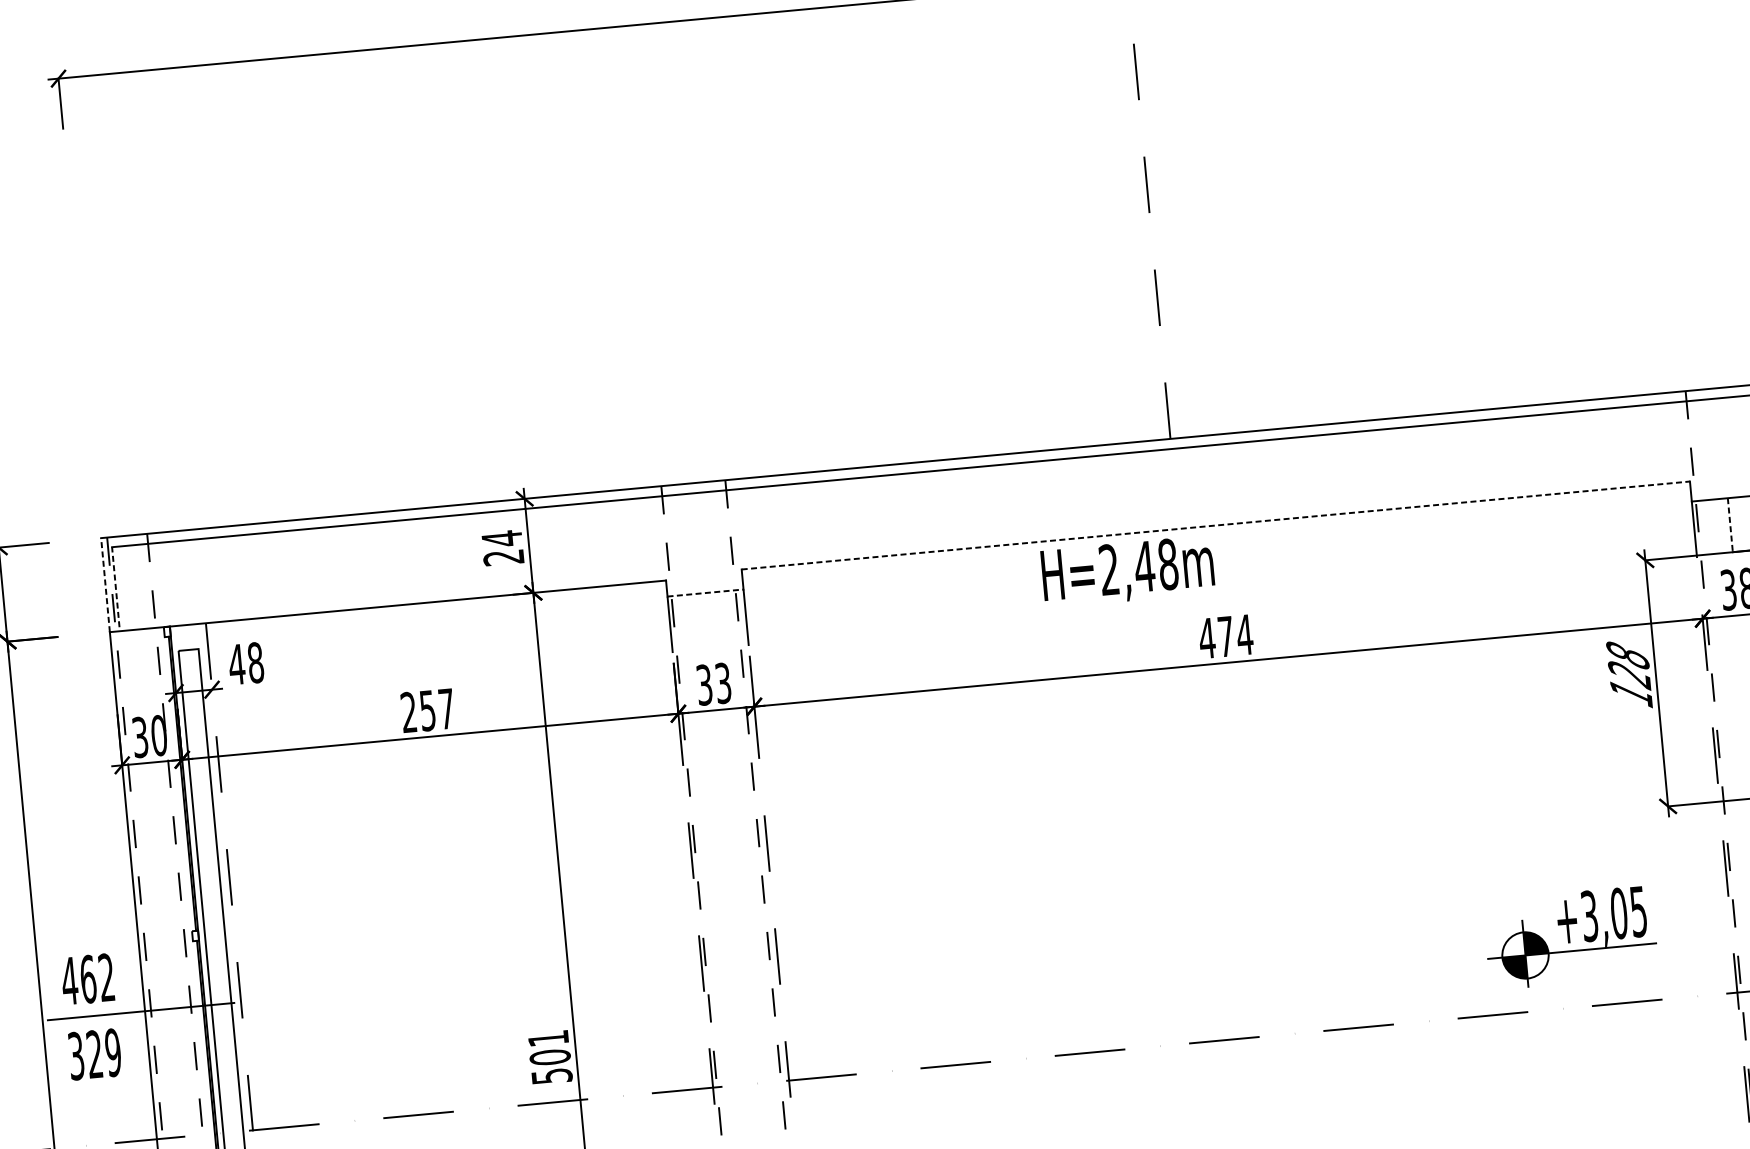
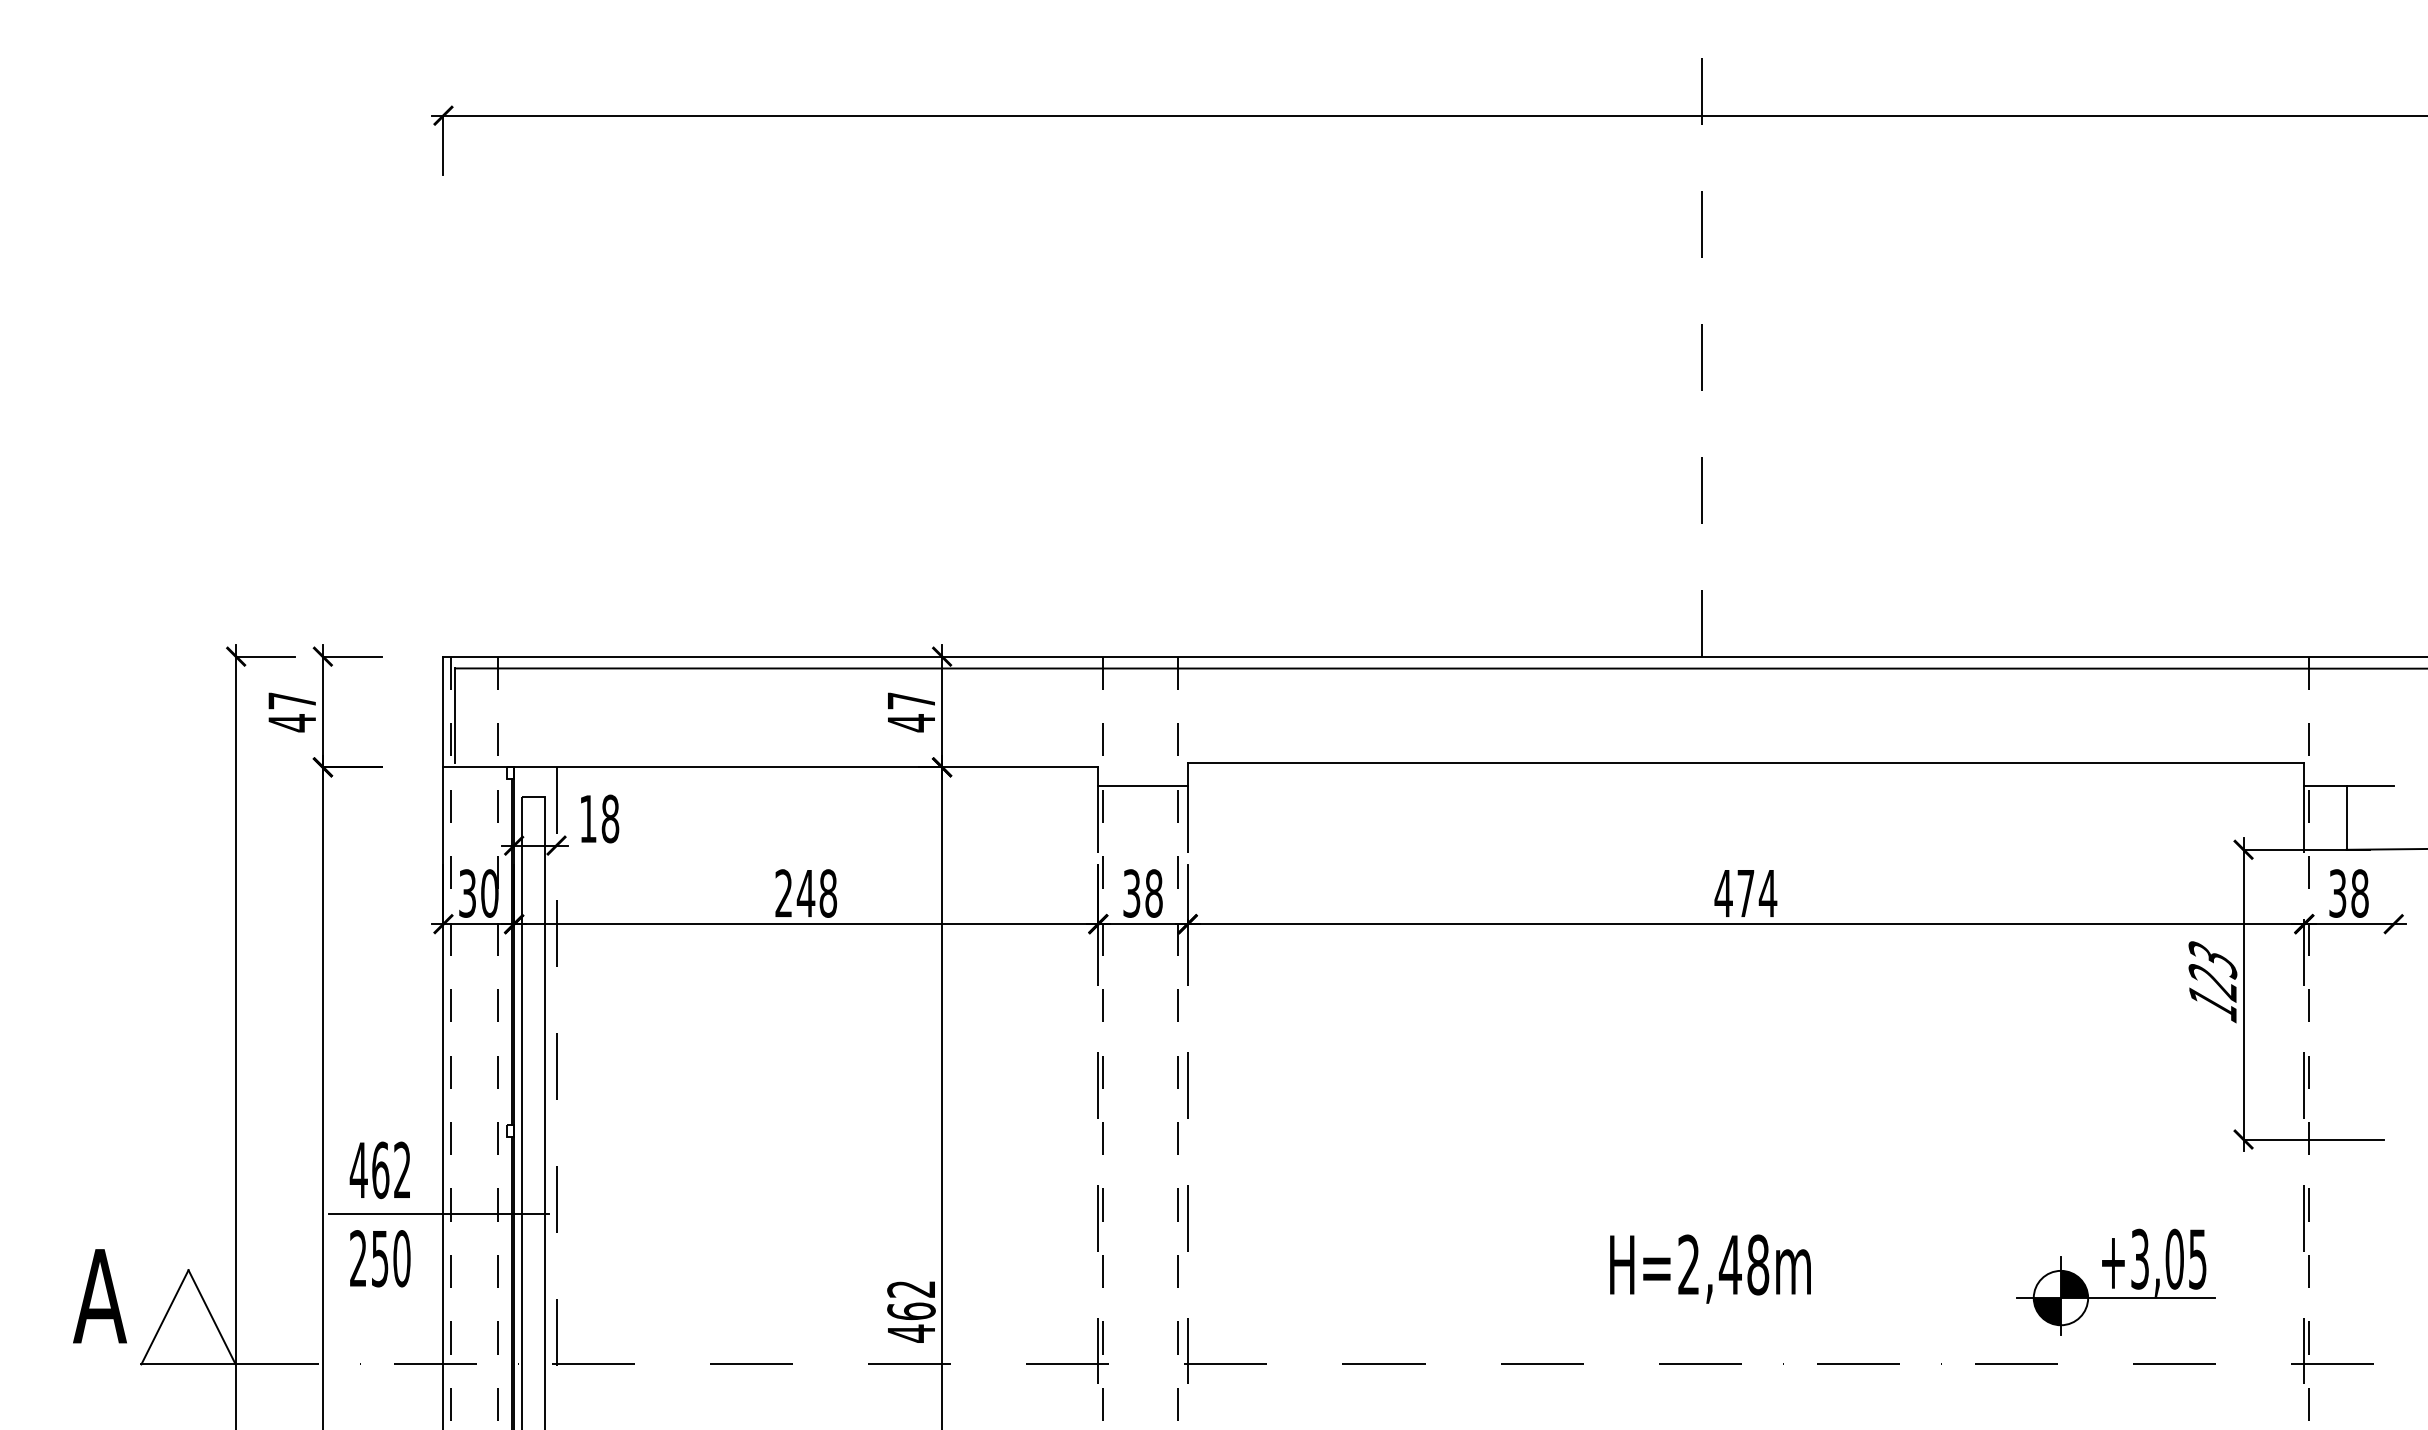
line: (1216, 525) -> (1746, 762), dashed -> solid
line: (1730, 525) -> (2346, 818), dashed -> solid
text: (502, 547) -> (910, 711), 24 -> 47
text: (1127, 571) -> (1710, 1268), moved
line: (105, 584) -> (443, 711), dashed -> solid
line: (116, 587) -> (455, 715), dashed -> solid
line: (705, 593) -> (1143, 786), dashed -> solid
text: (1627, 655) -> (2212, 959), 128 -> 123
text: (237, 664) -> (588, 818), 48 -> 18
text: (722, 683) -> (1153, 893), 33 -> 38
text: (436, 709) -> (816, 893), 257 -> 248
text: (95, 1054) -> (380, 1258), 329 -> 250
text: (550, 1057) -> (911, 1311), 501 -> 462

